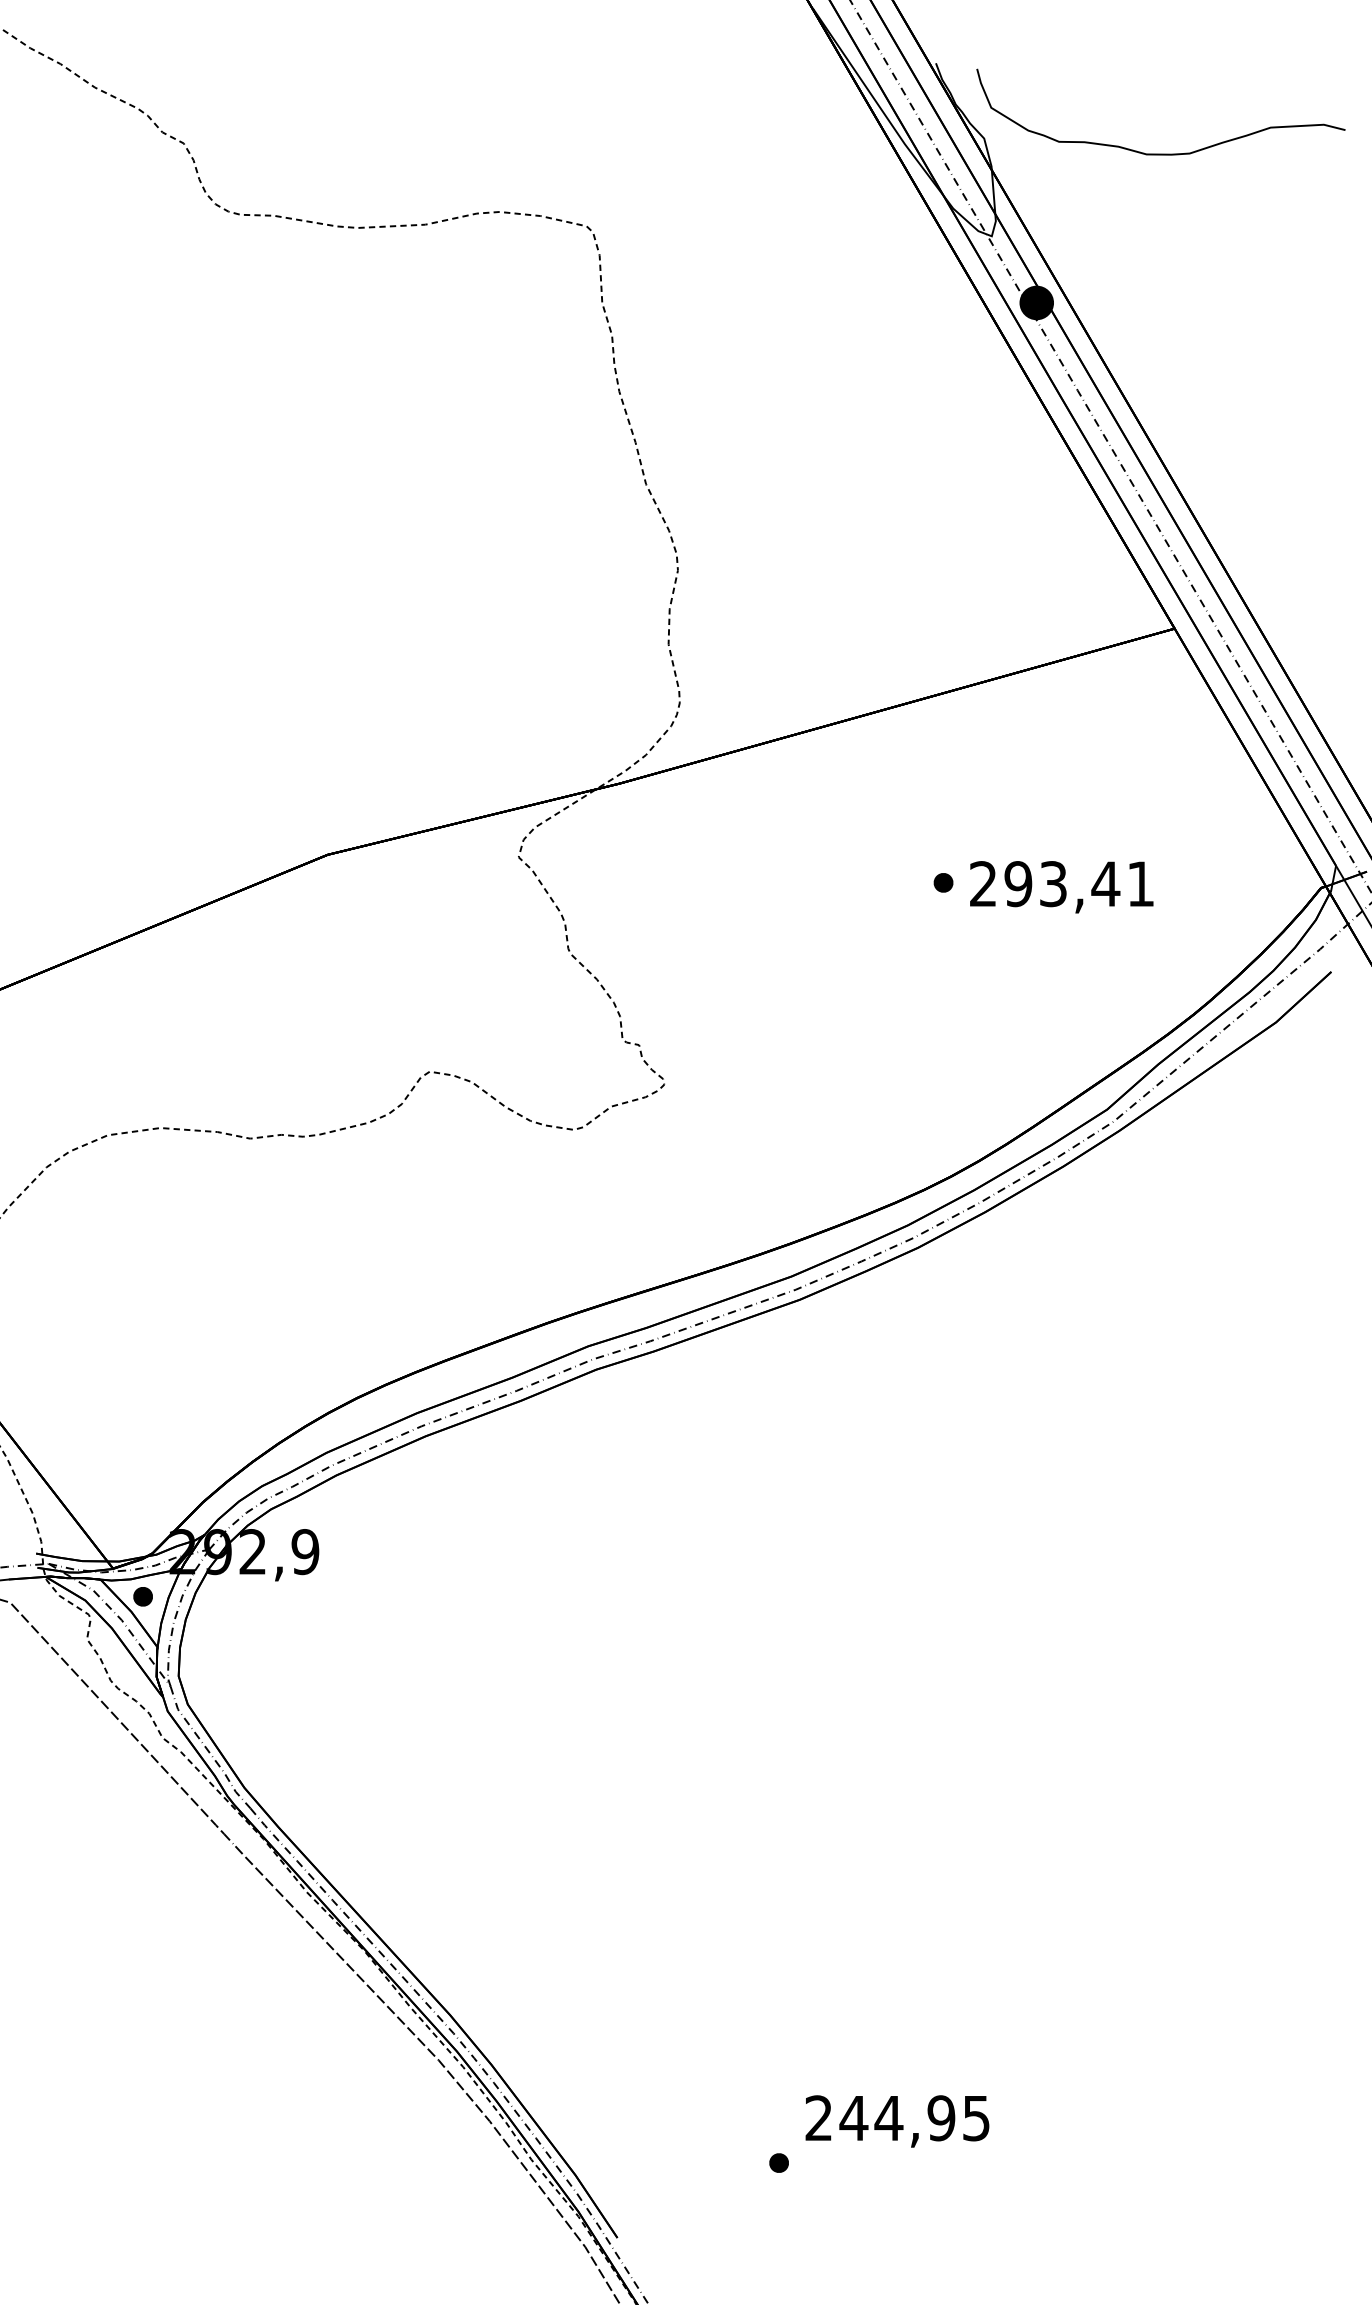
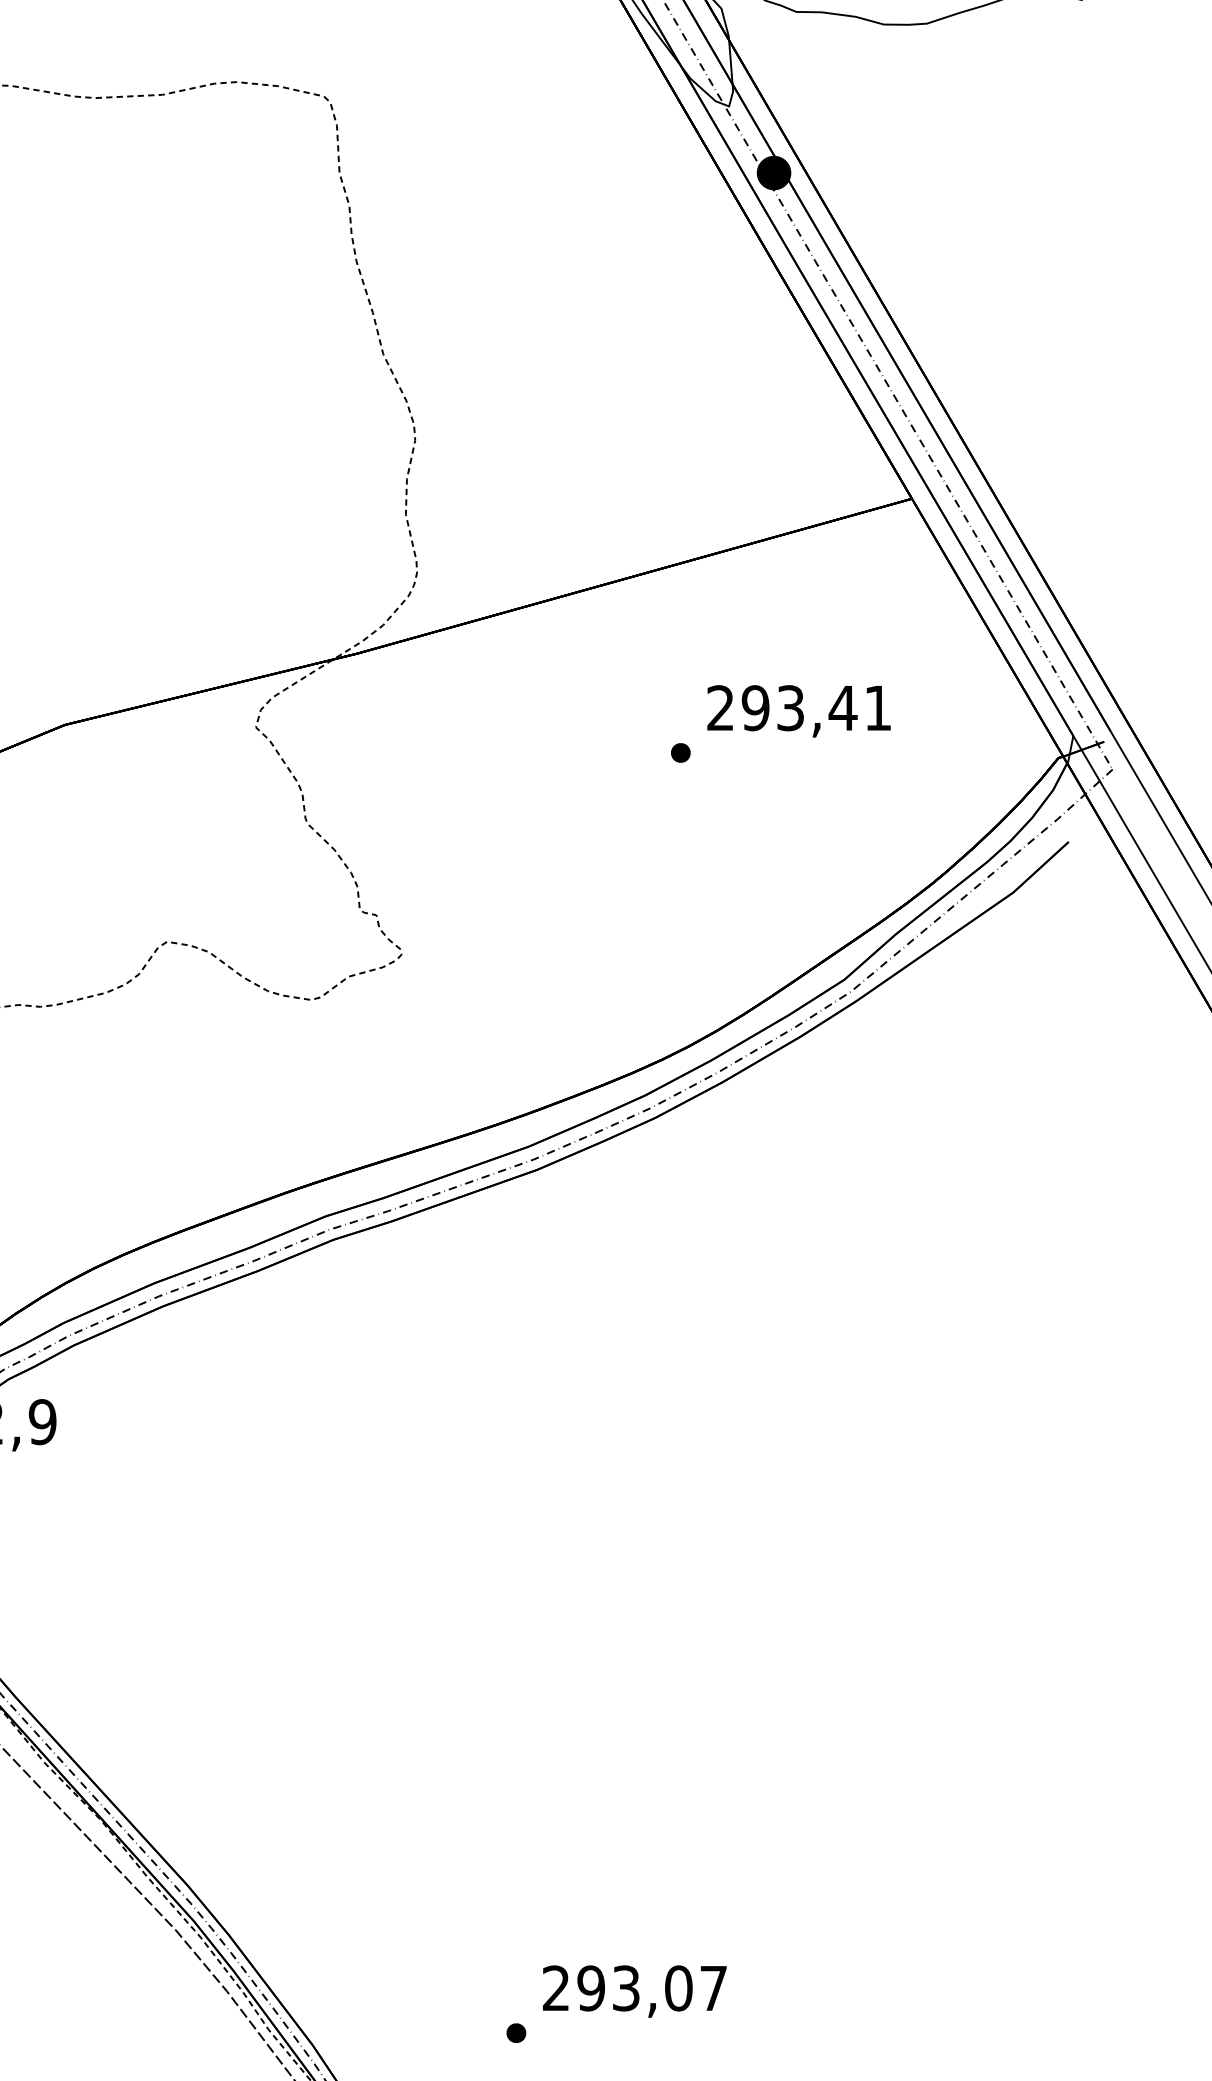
text: (1061, 887) -> (798, 711), moved
text: (914, 2118) -> (651, 1988), 244,95 -> 293,07

